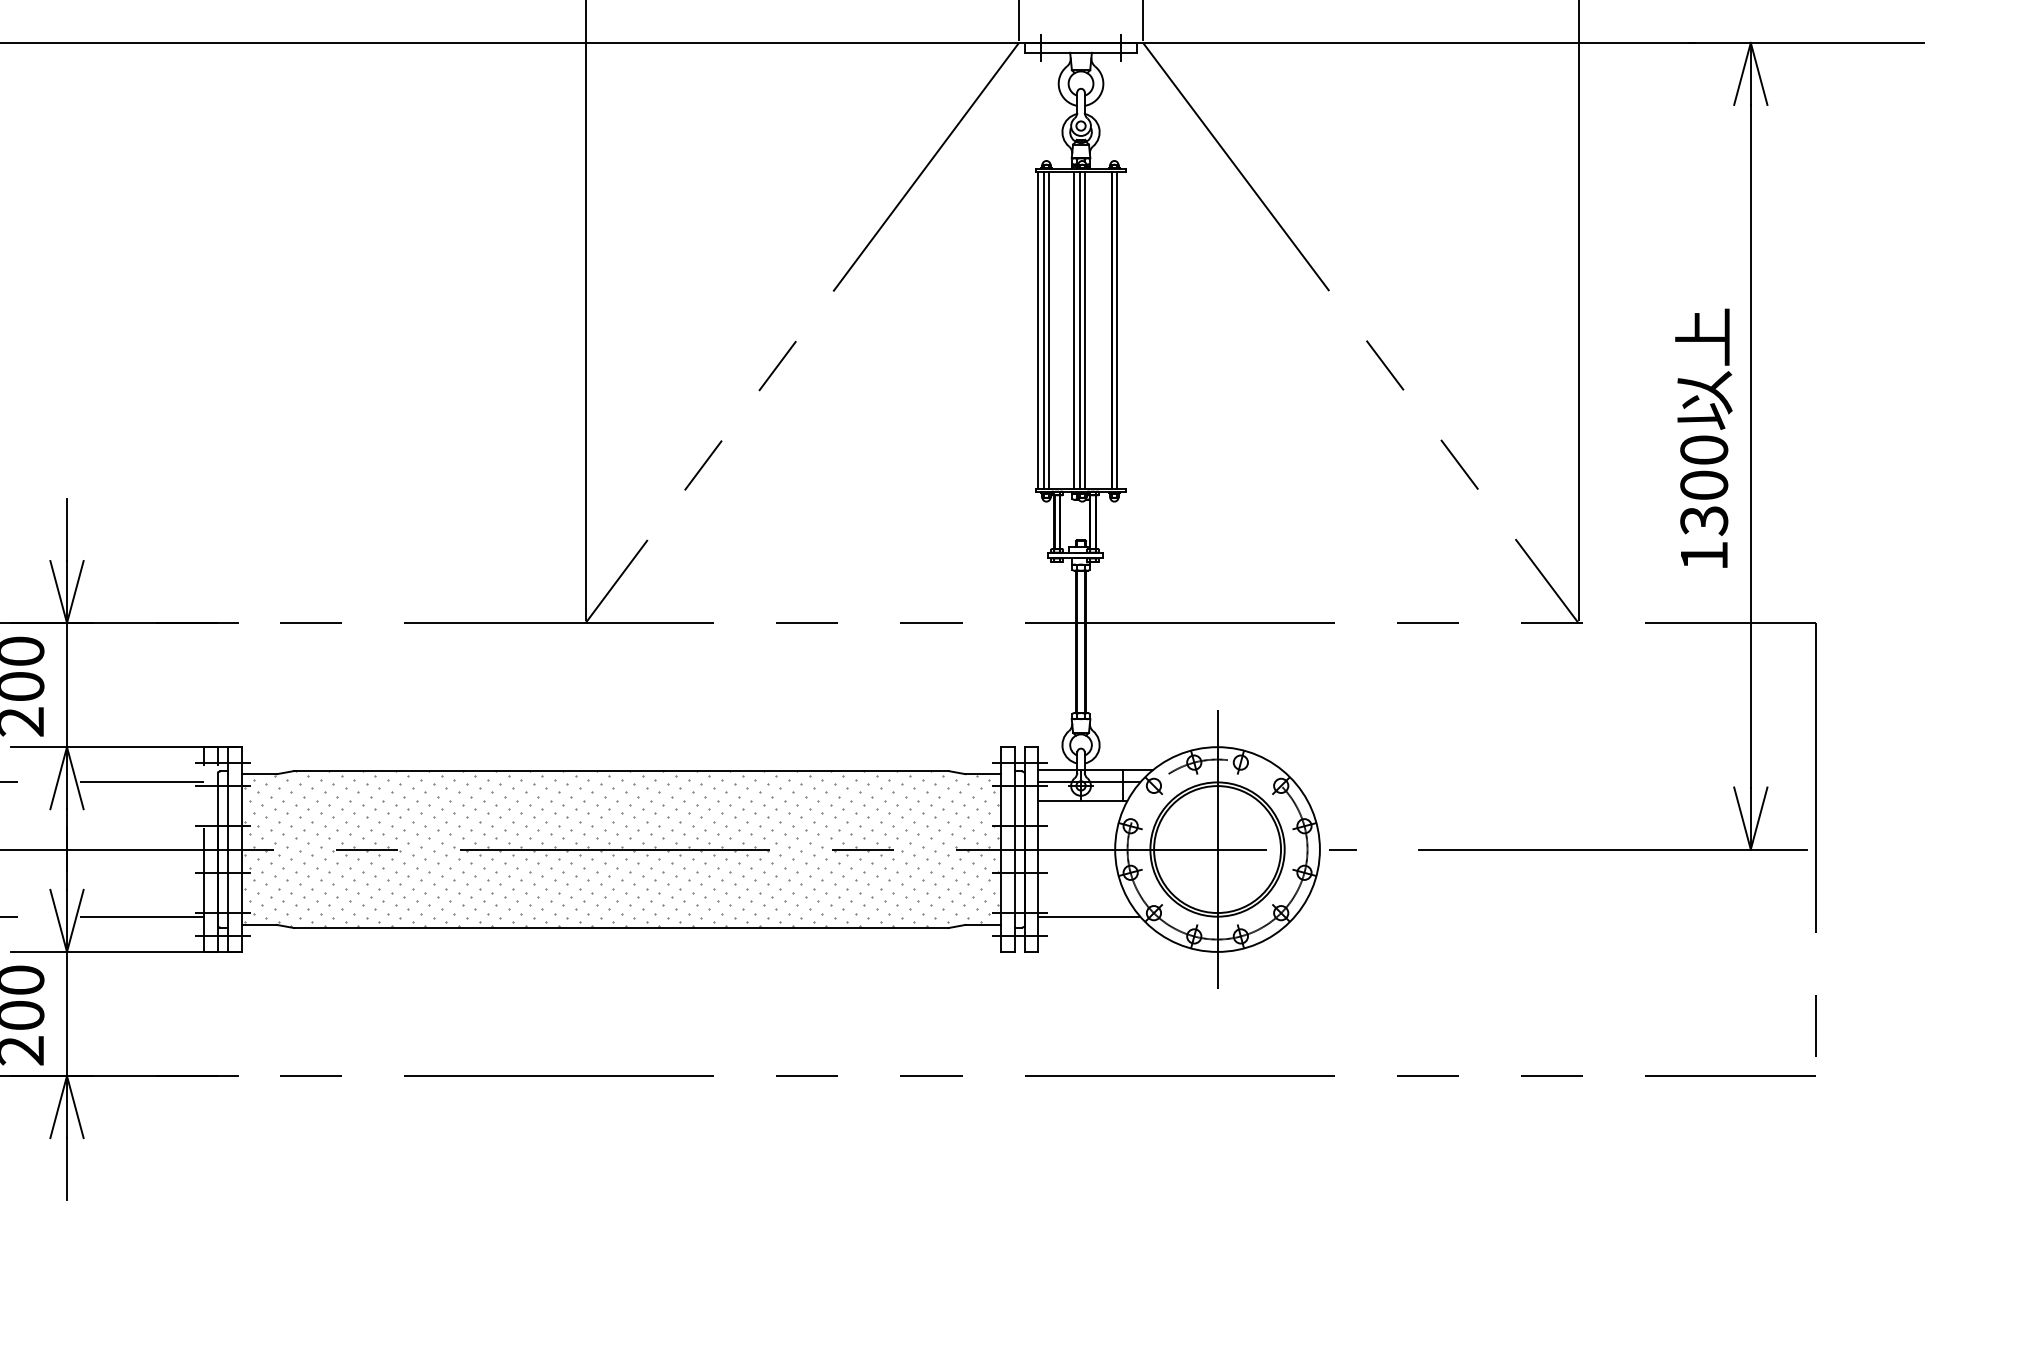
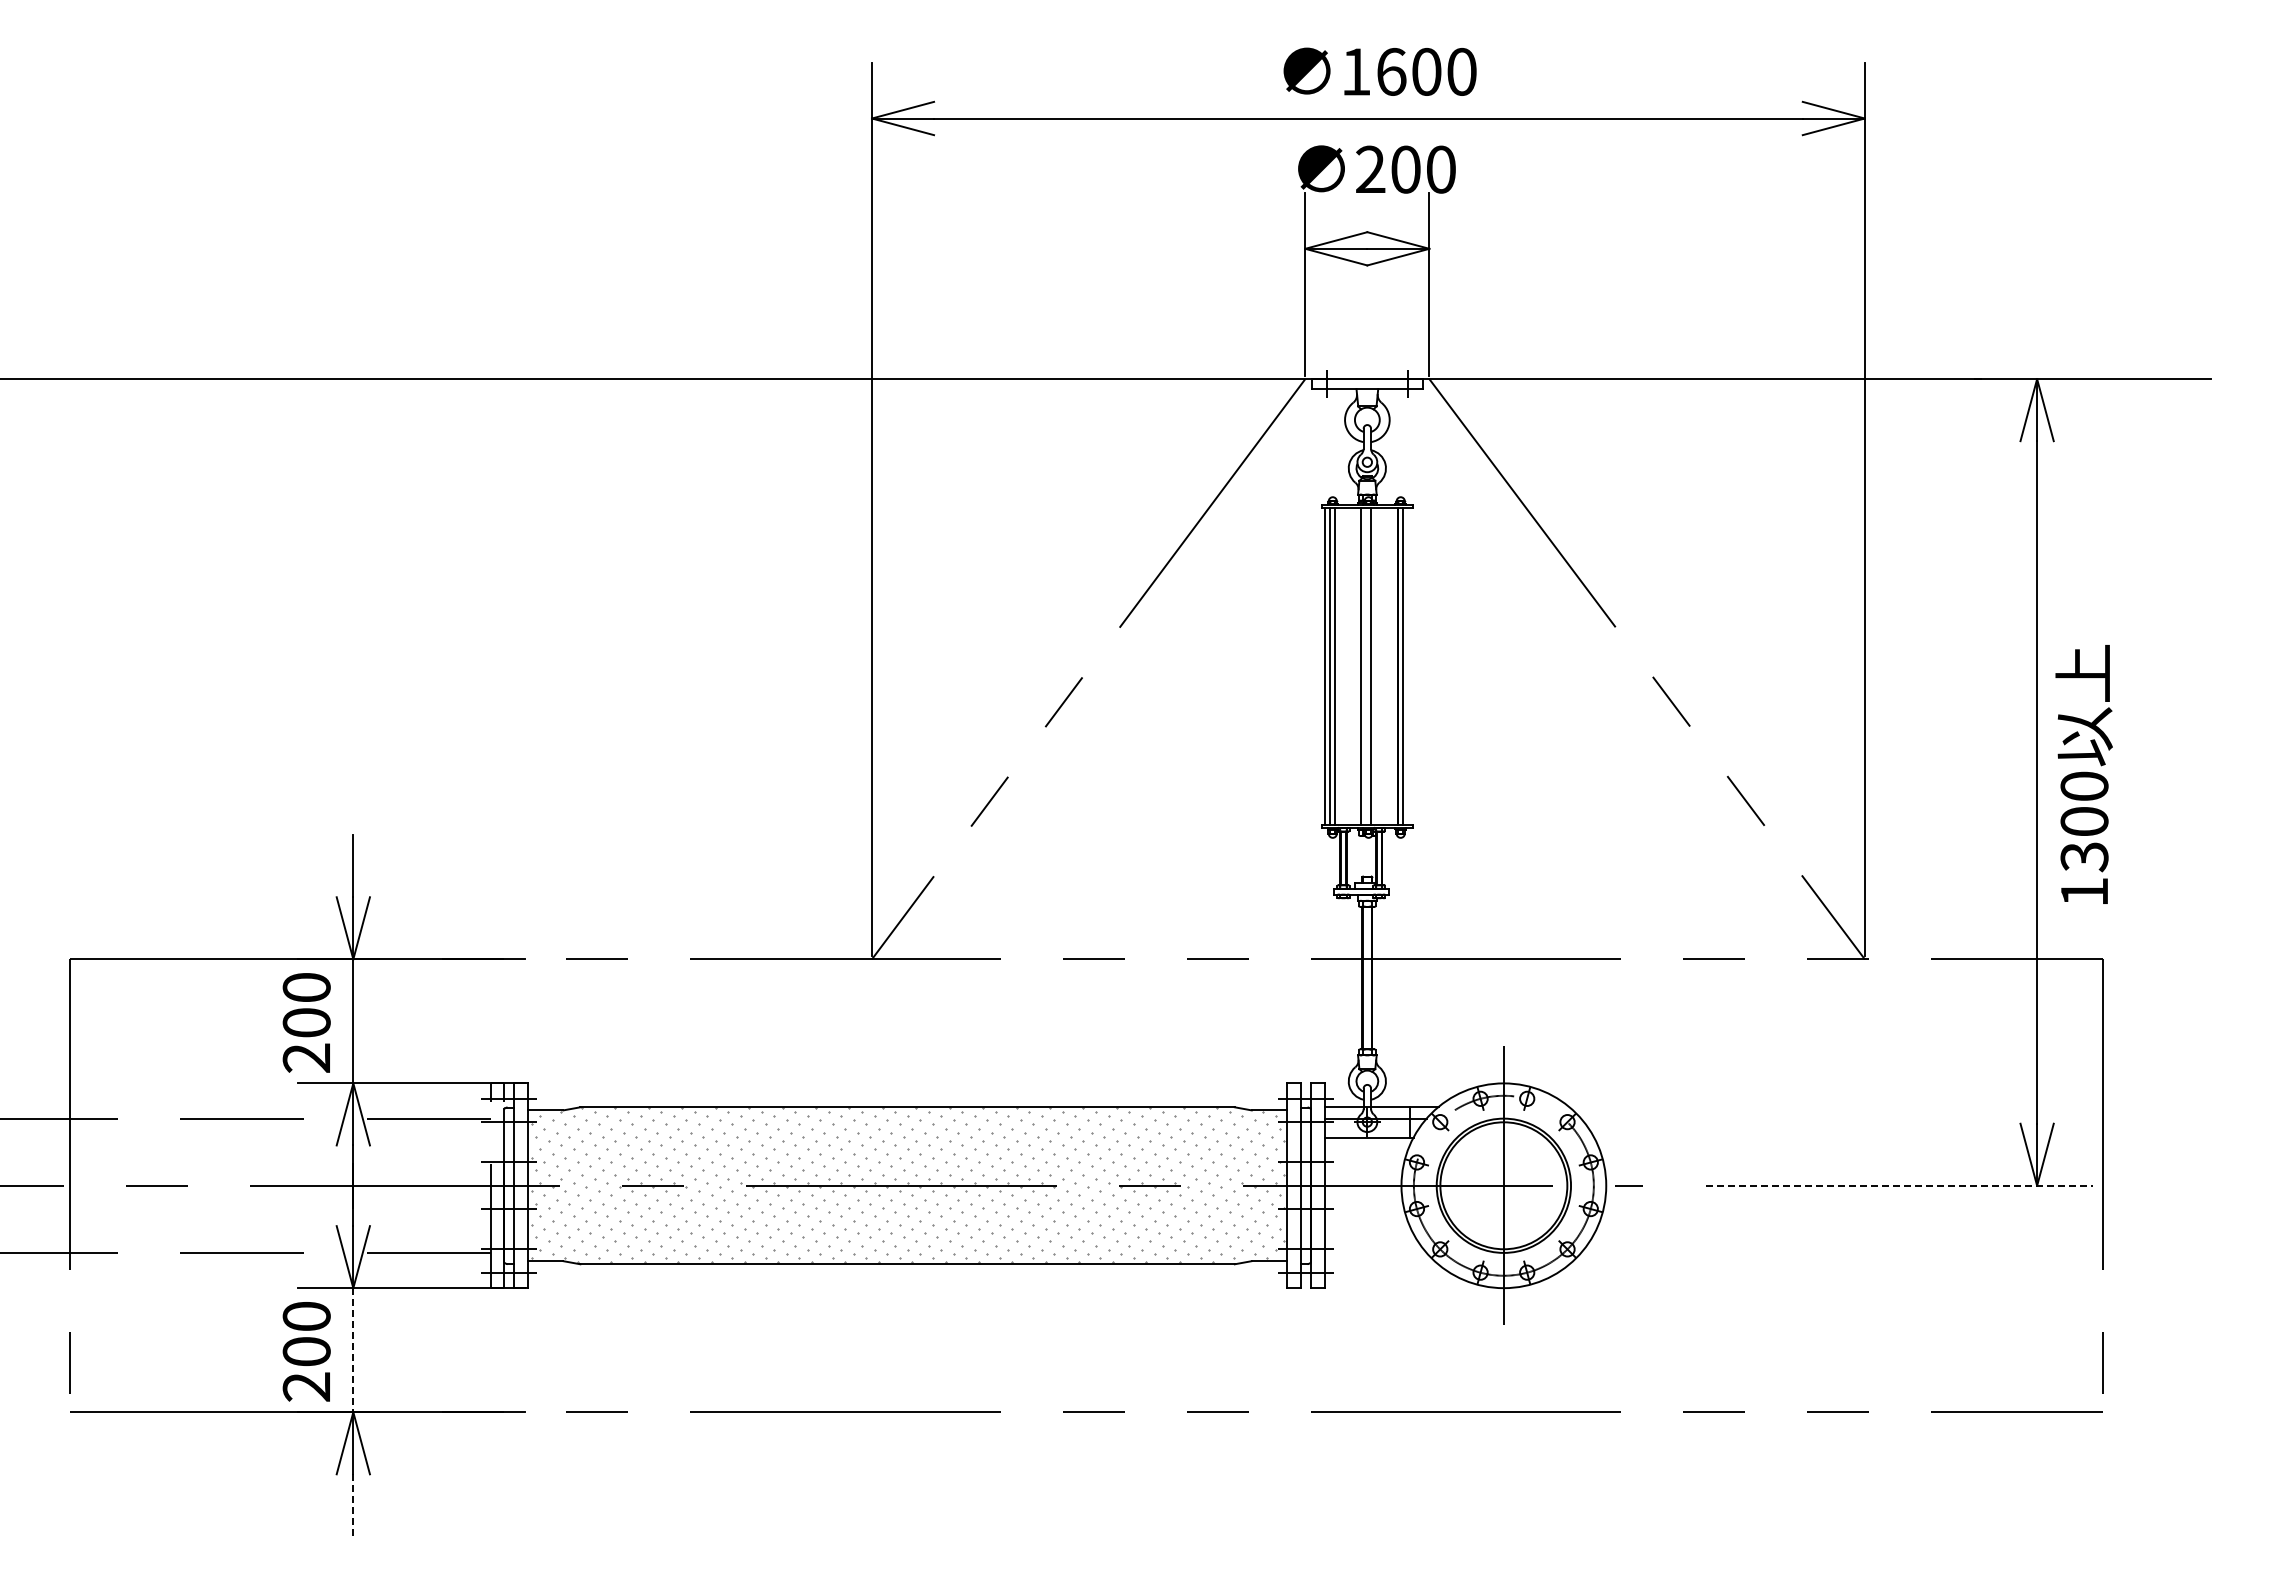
line: (1080, 330) -> (1366, 666), removed
text: (1703, 438) -> (2083, 774), moved
line: (1613, 849) -> (1899, 1185), solid -> dashed
line: (1089, 916) -> (1375, 1252), removed
line: (67, 1014) -> (353, 1350), solid -> dashed
line: (67, 1169) -> (353, 1505), solid -> dashed

